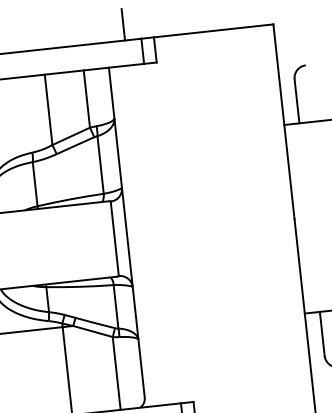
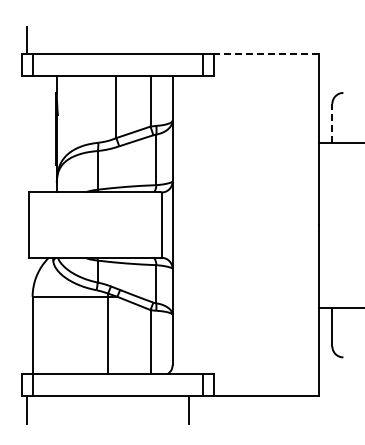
line: (123, 24) -> (189, 40), removed
line: (213, 31) -> (266, 54), solid -> dashed
line: (297, 100) -> (332, 122), solid -> dashed

